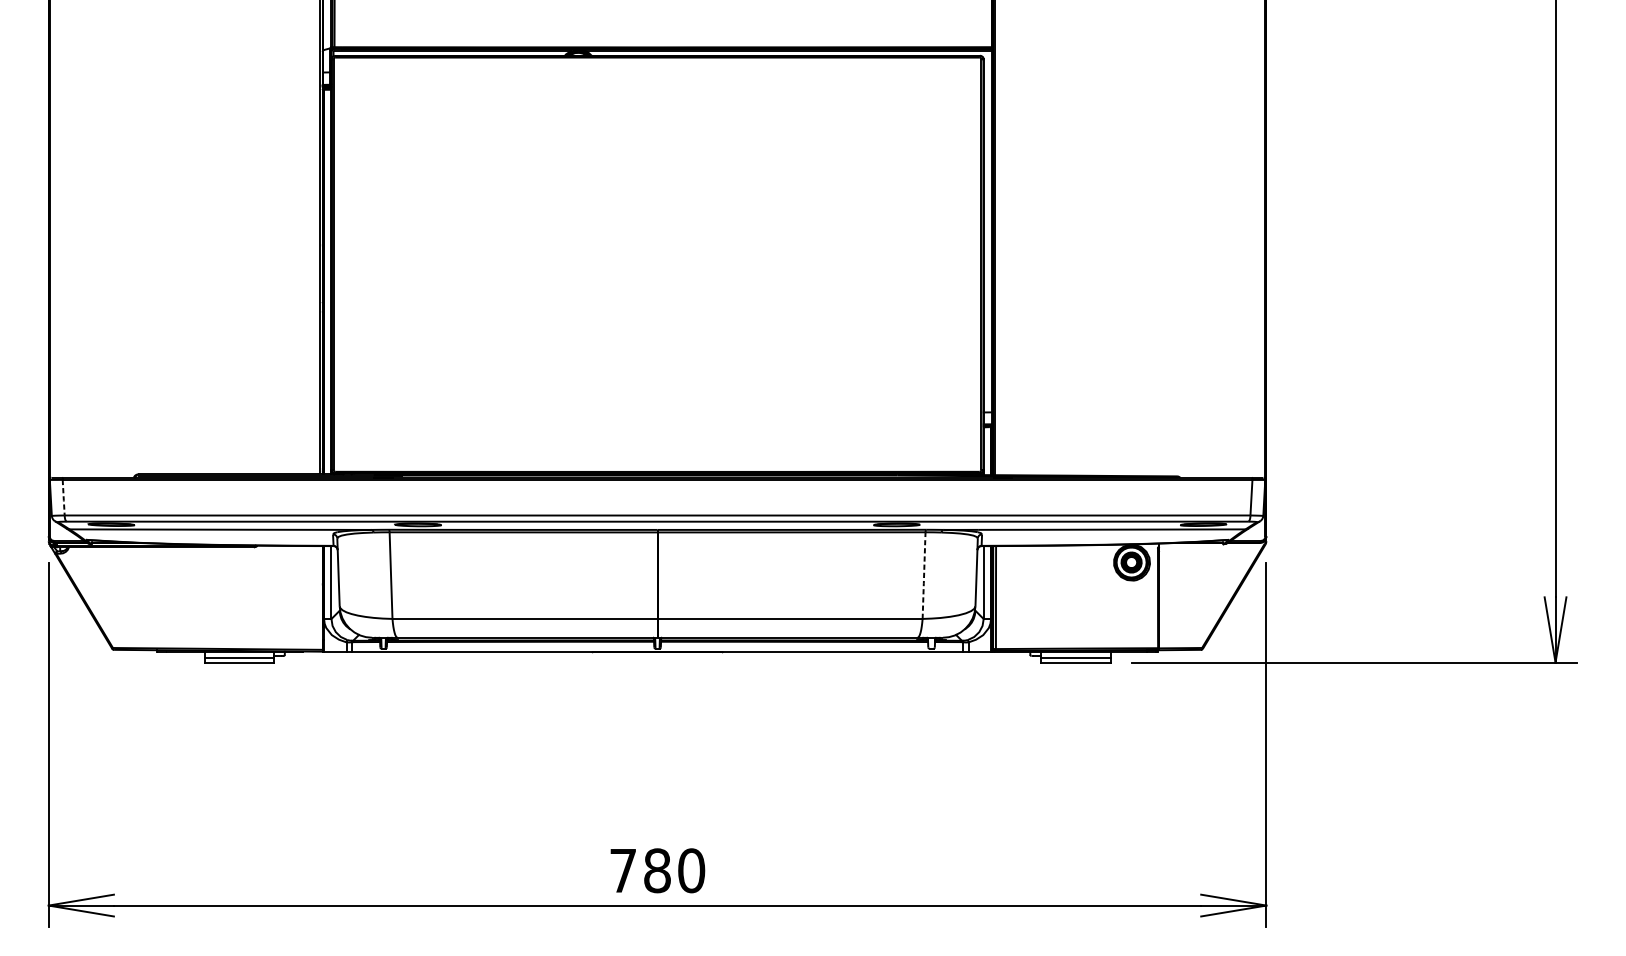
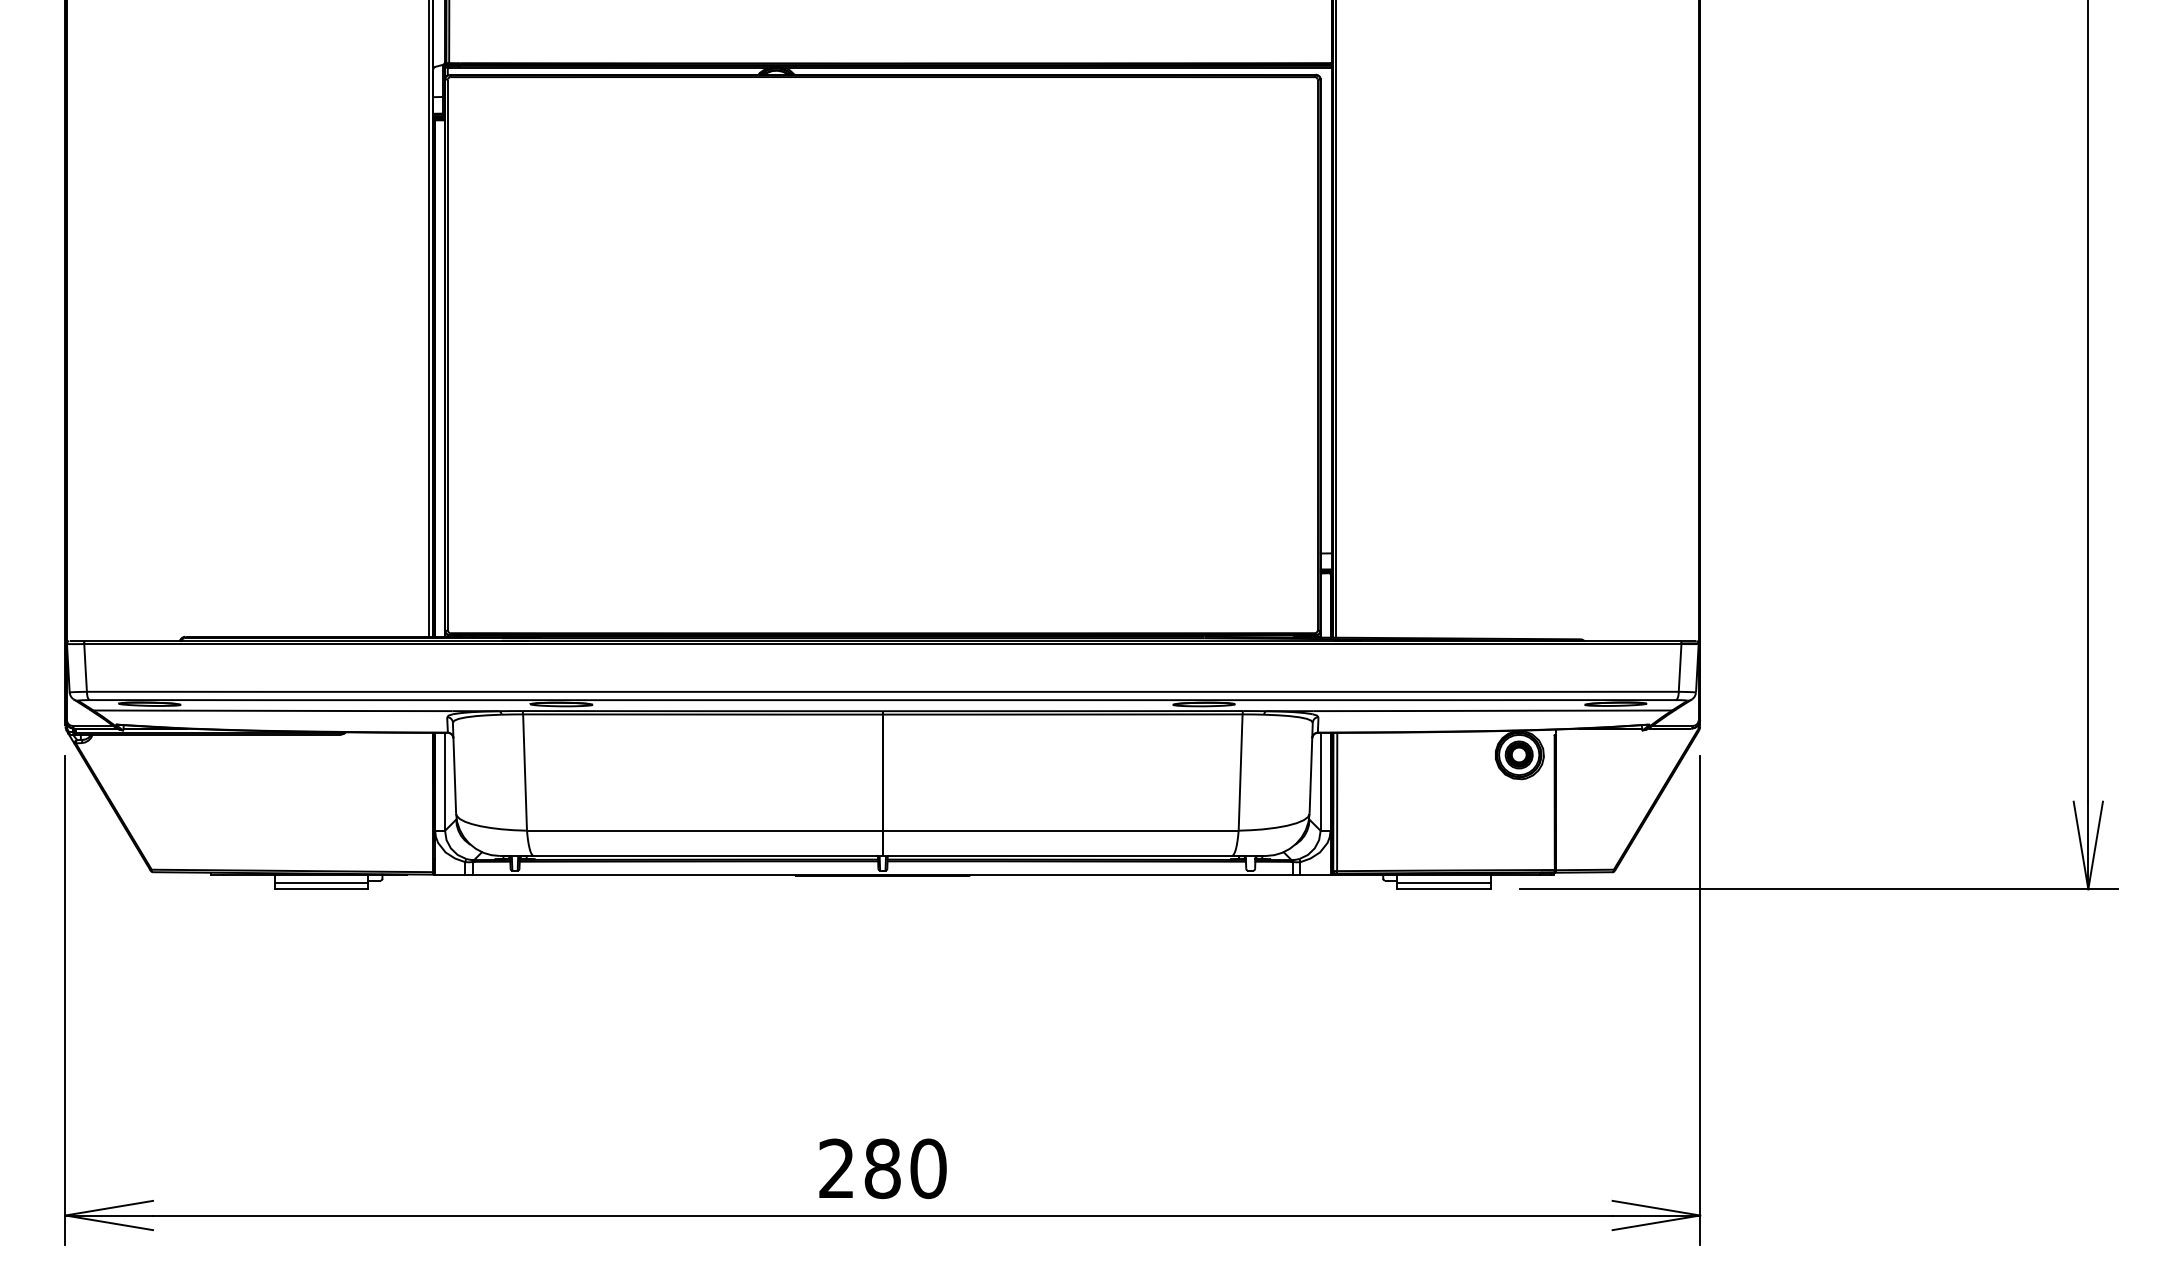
line: (63, 498) -> (85, 669), dashed -> solid
line: (923, 575) -> (1240, 772), dashed -> solid
text: (623, 869) -> (836, 1167), 780 -> 280

